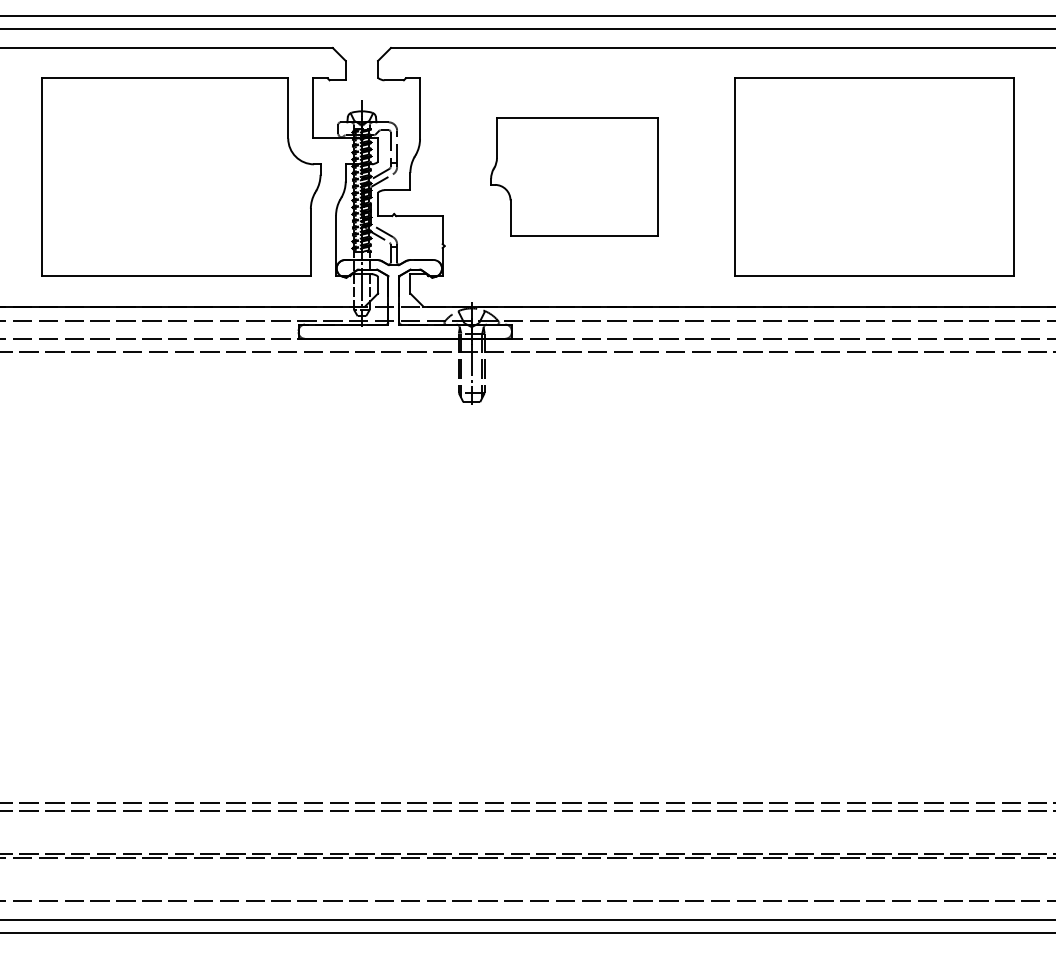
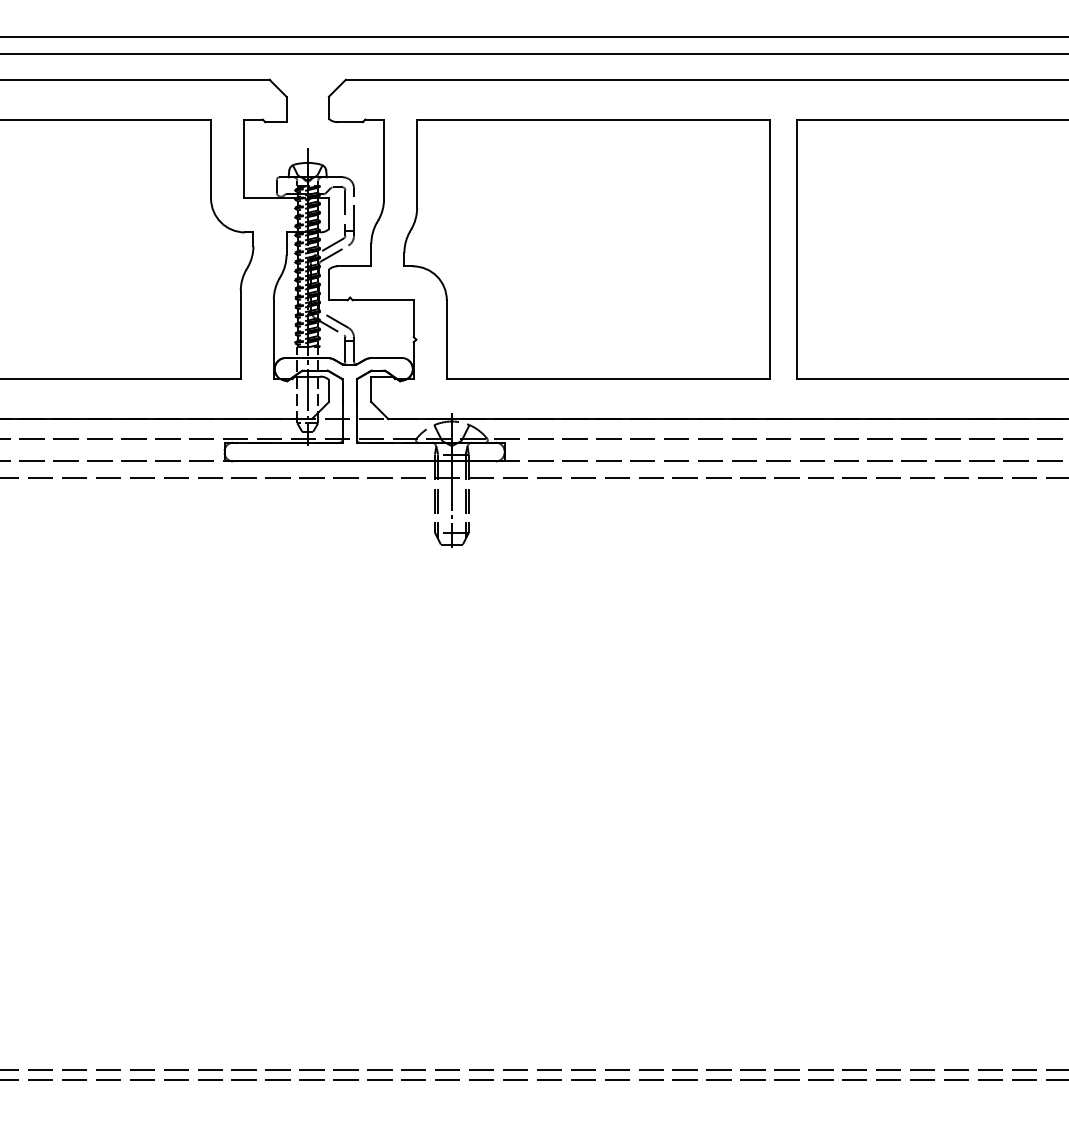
part: (574, 176) -> (586, 248), size x1.67

